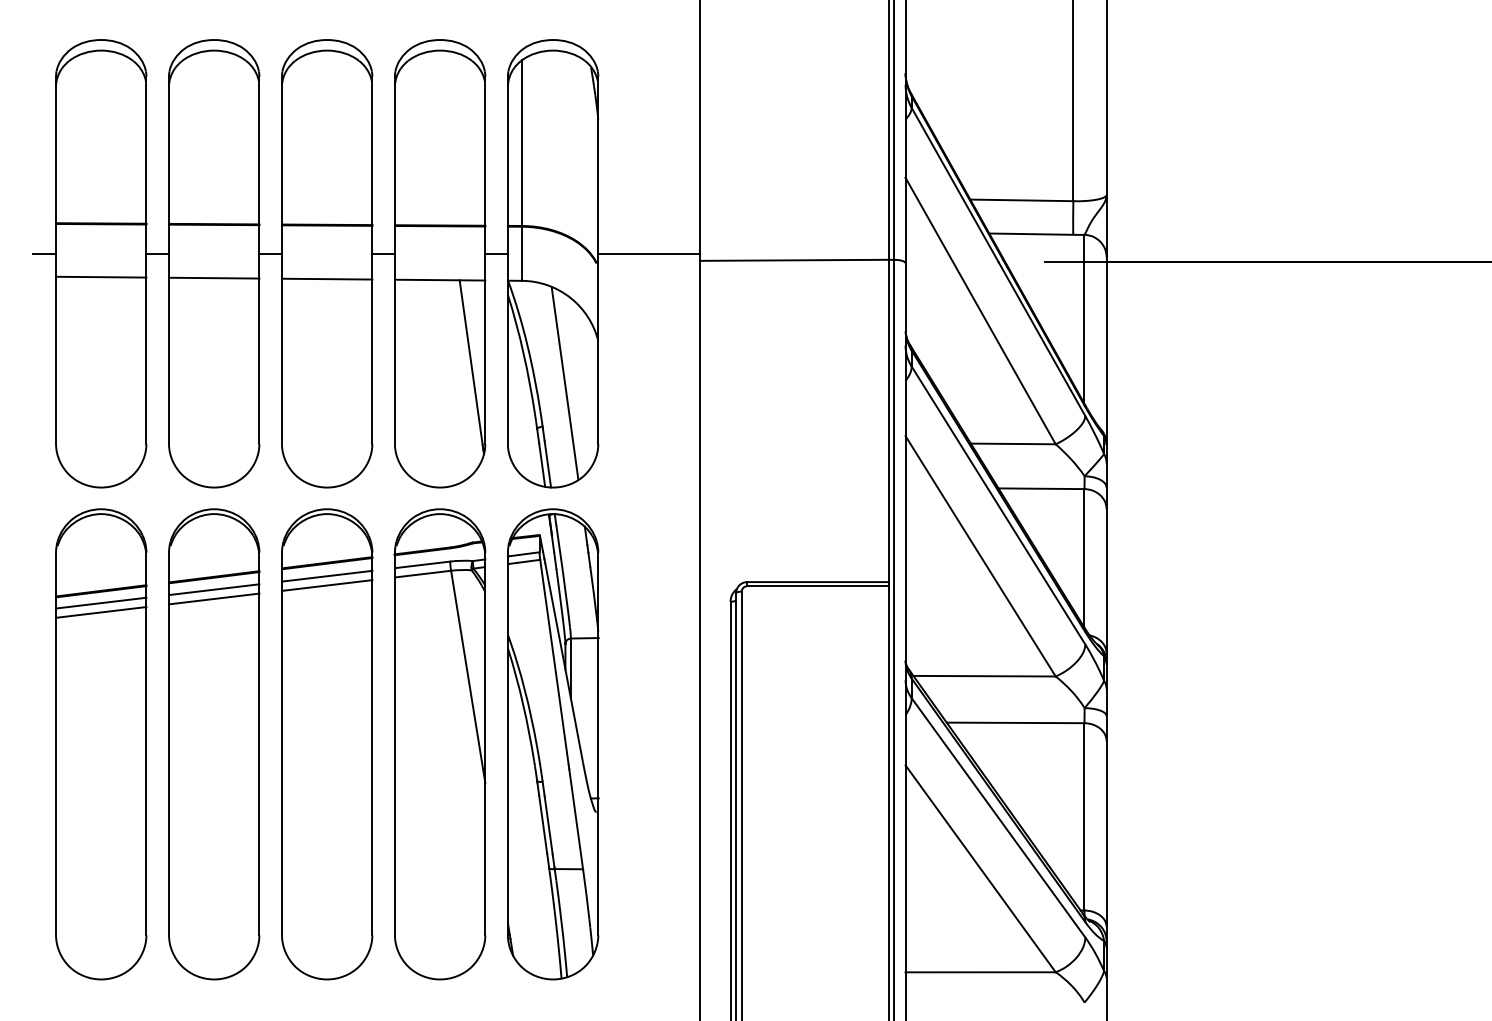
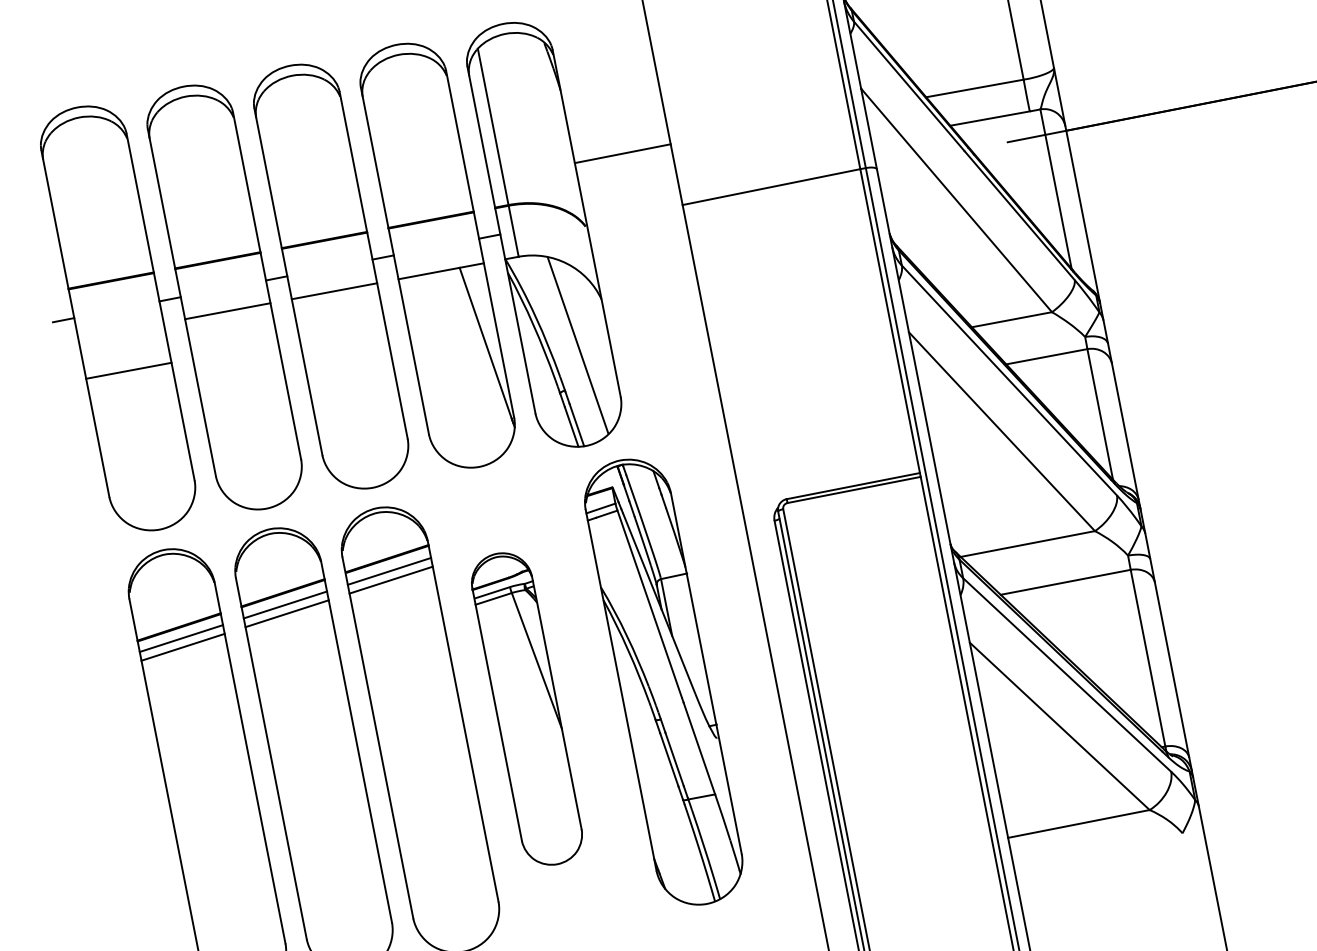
line: (648, 254) -> (622, 153), moved
line: (101, 276) -> (128, 370), moved
part: (439, 744) -> (526, 709), size x0.7
part: (553, 744) -> (664, 682), moved

